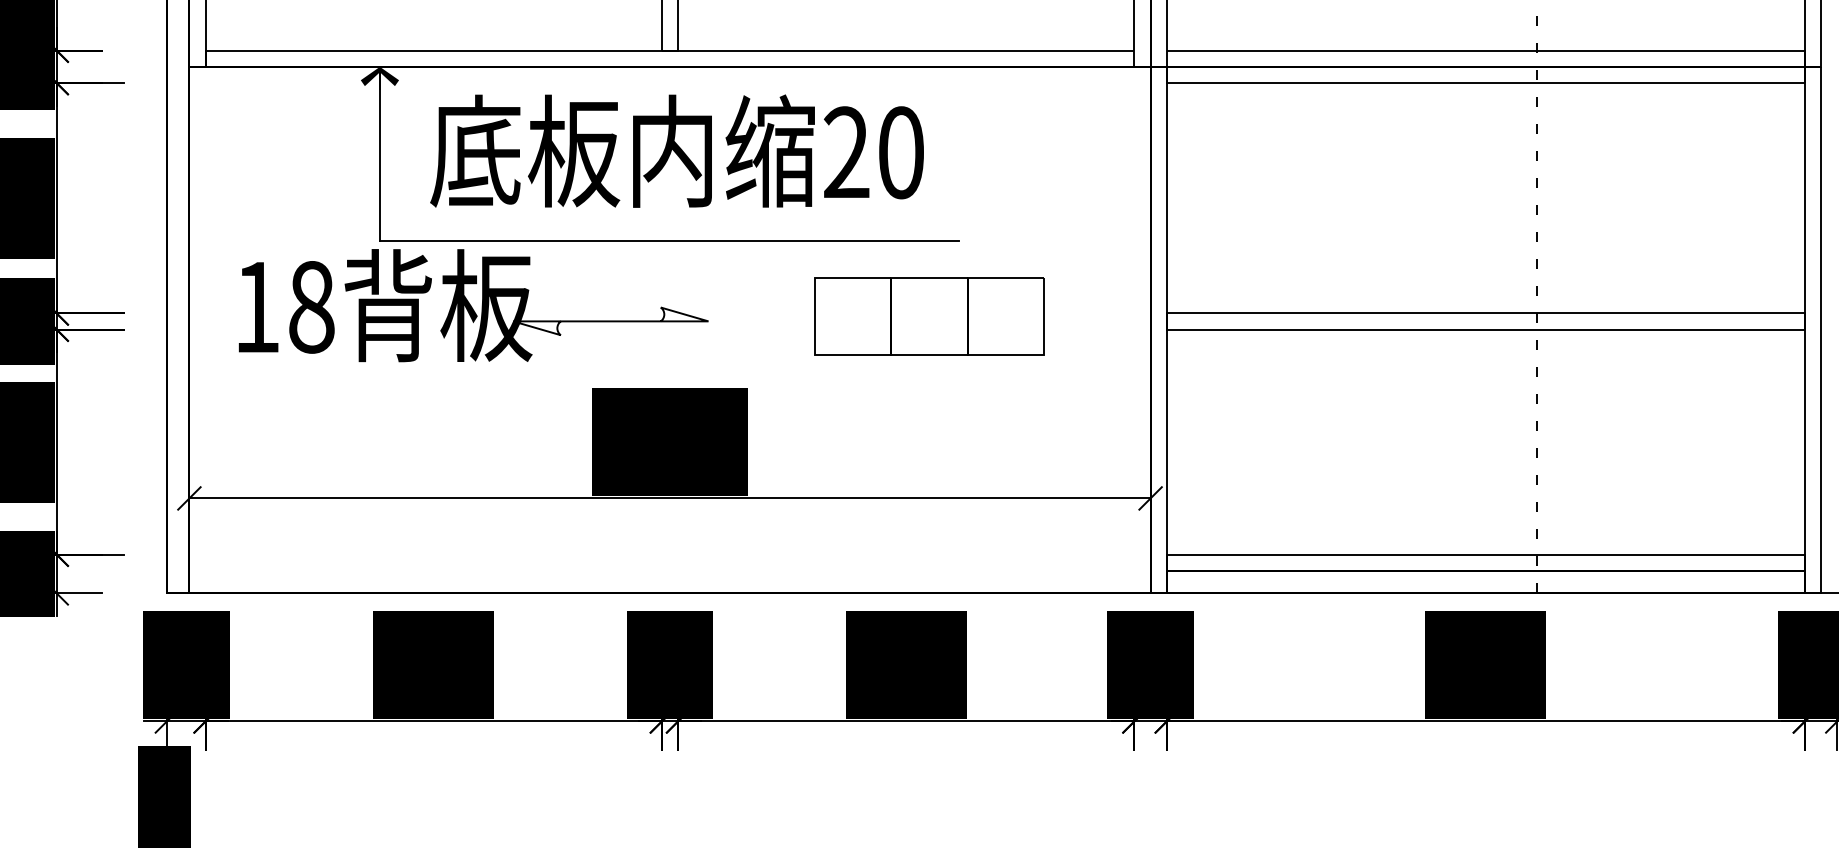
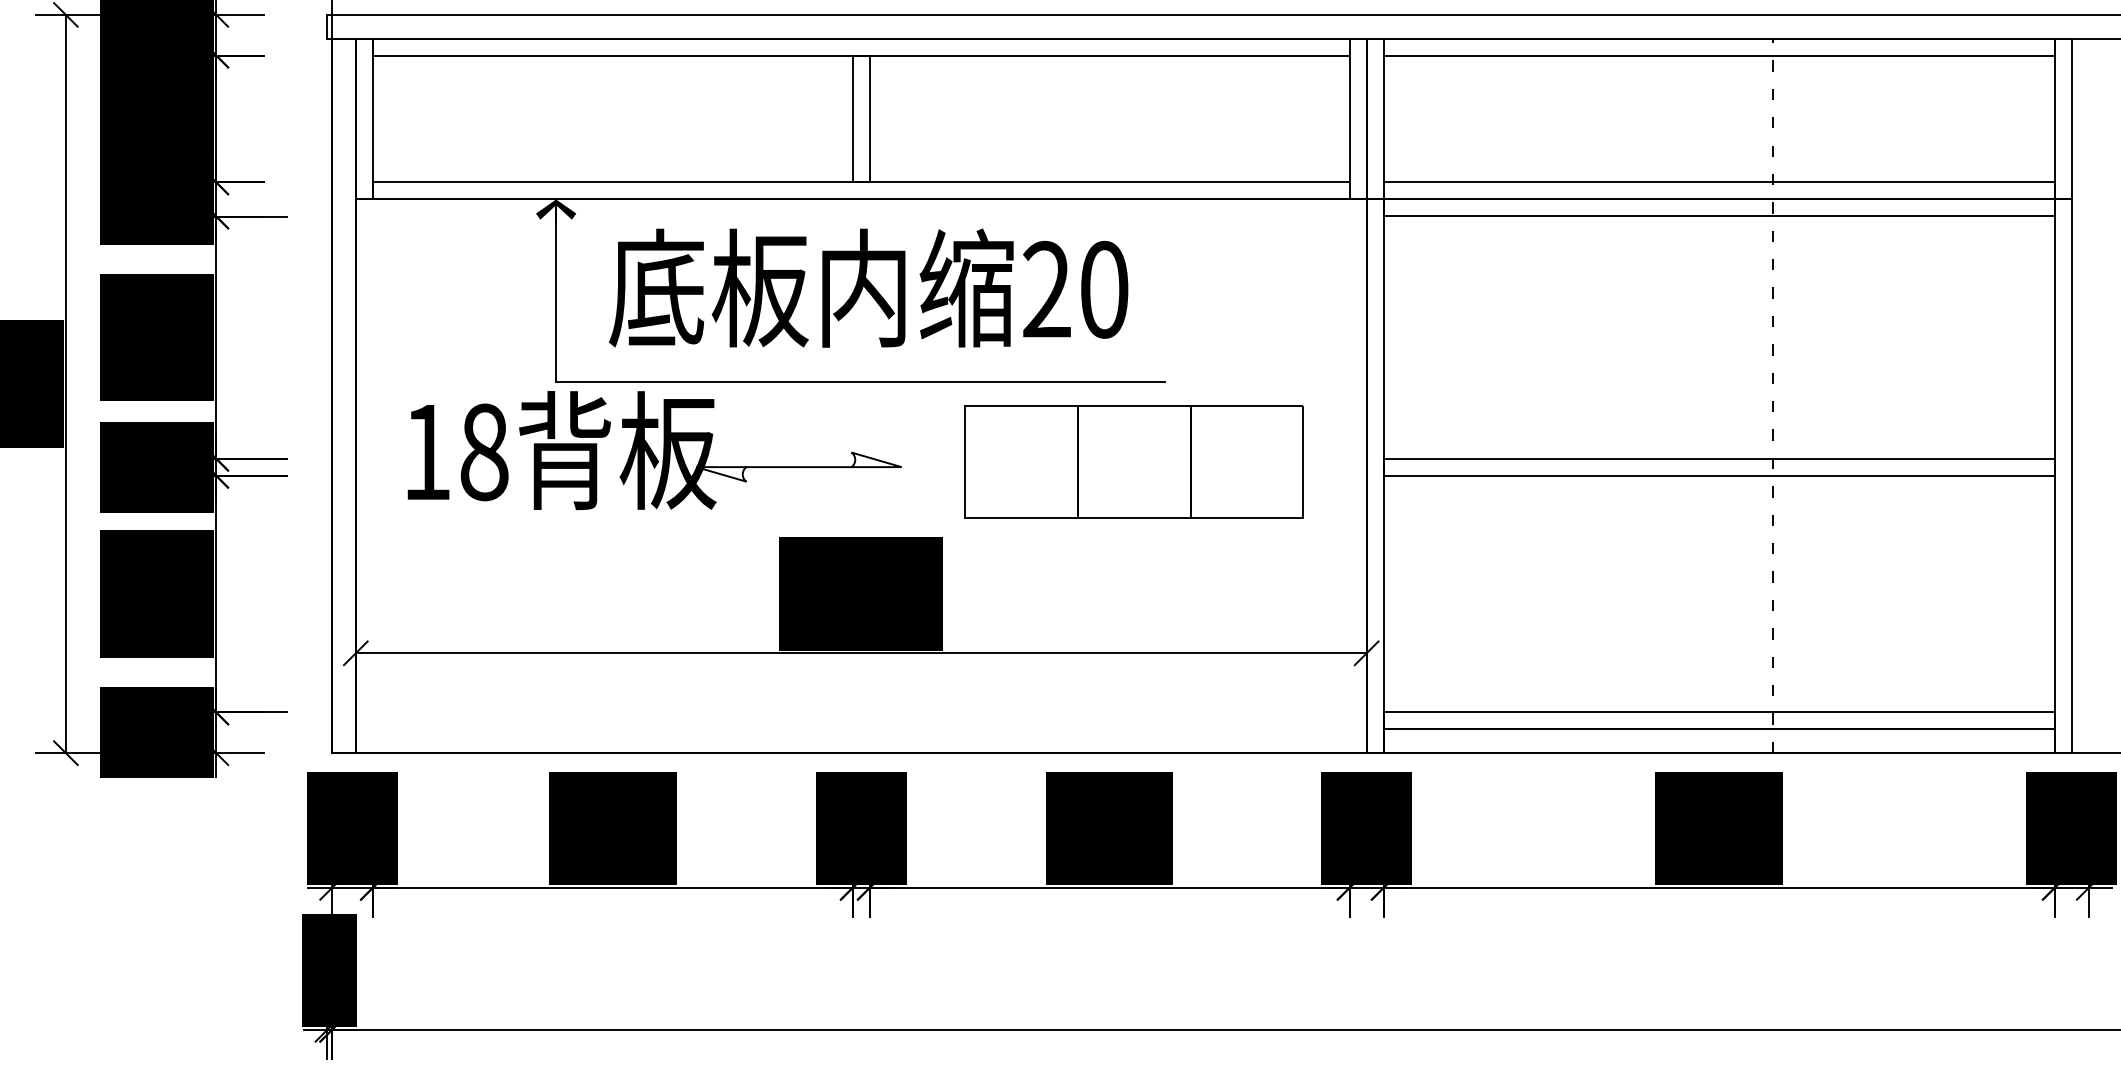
part: (929, 316) -> (1134, 461), size x1.4

